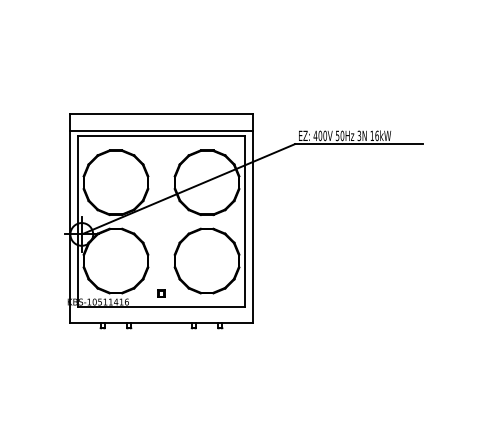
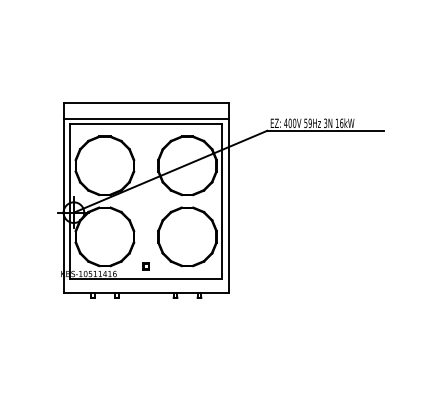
text: (342, 136) -> (310, 123), 50Hz -> 59Hz

